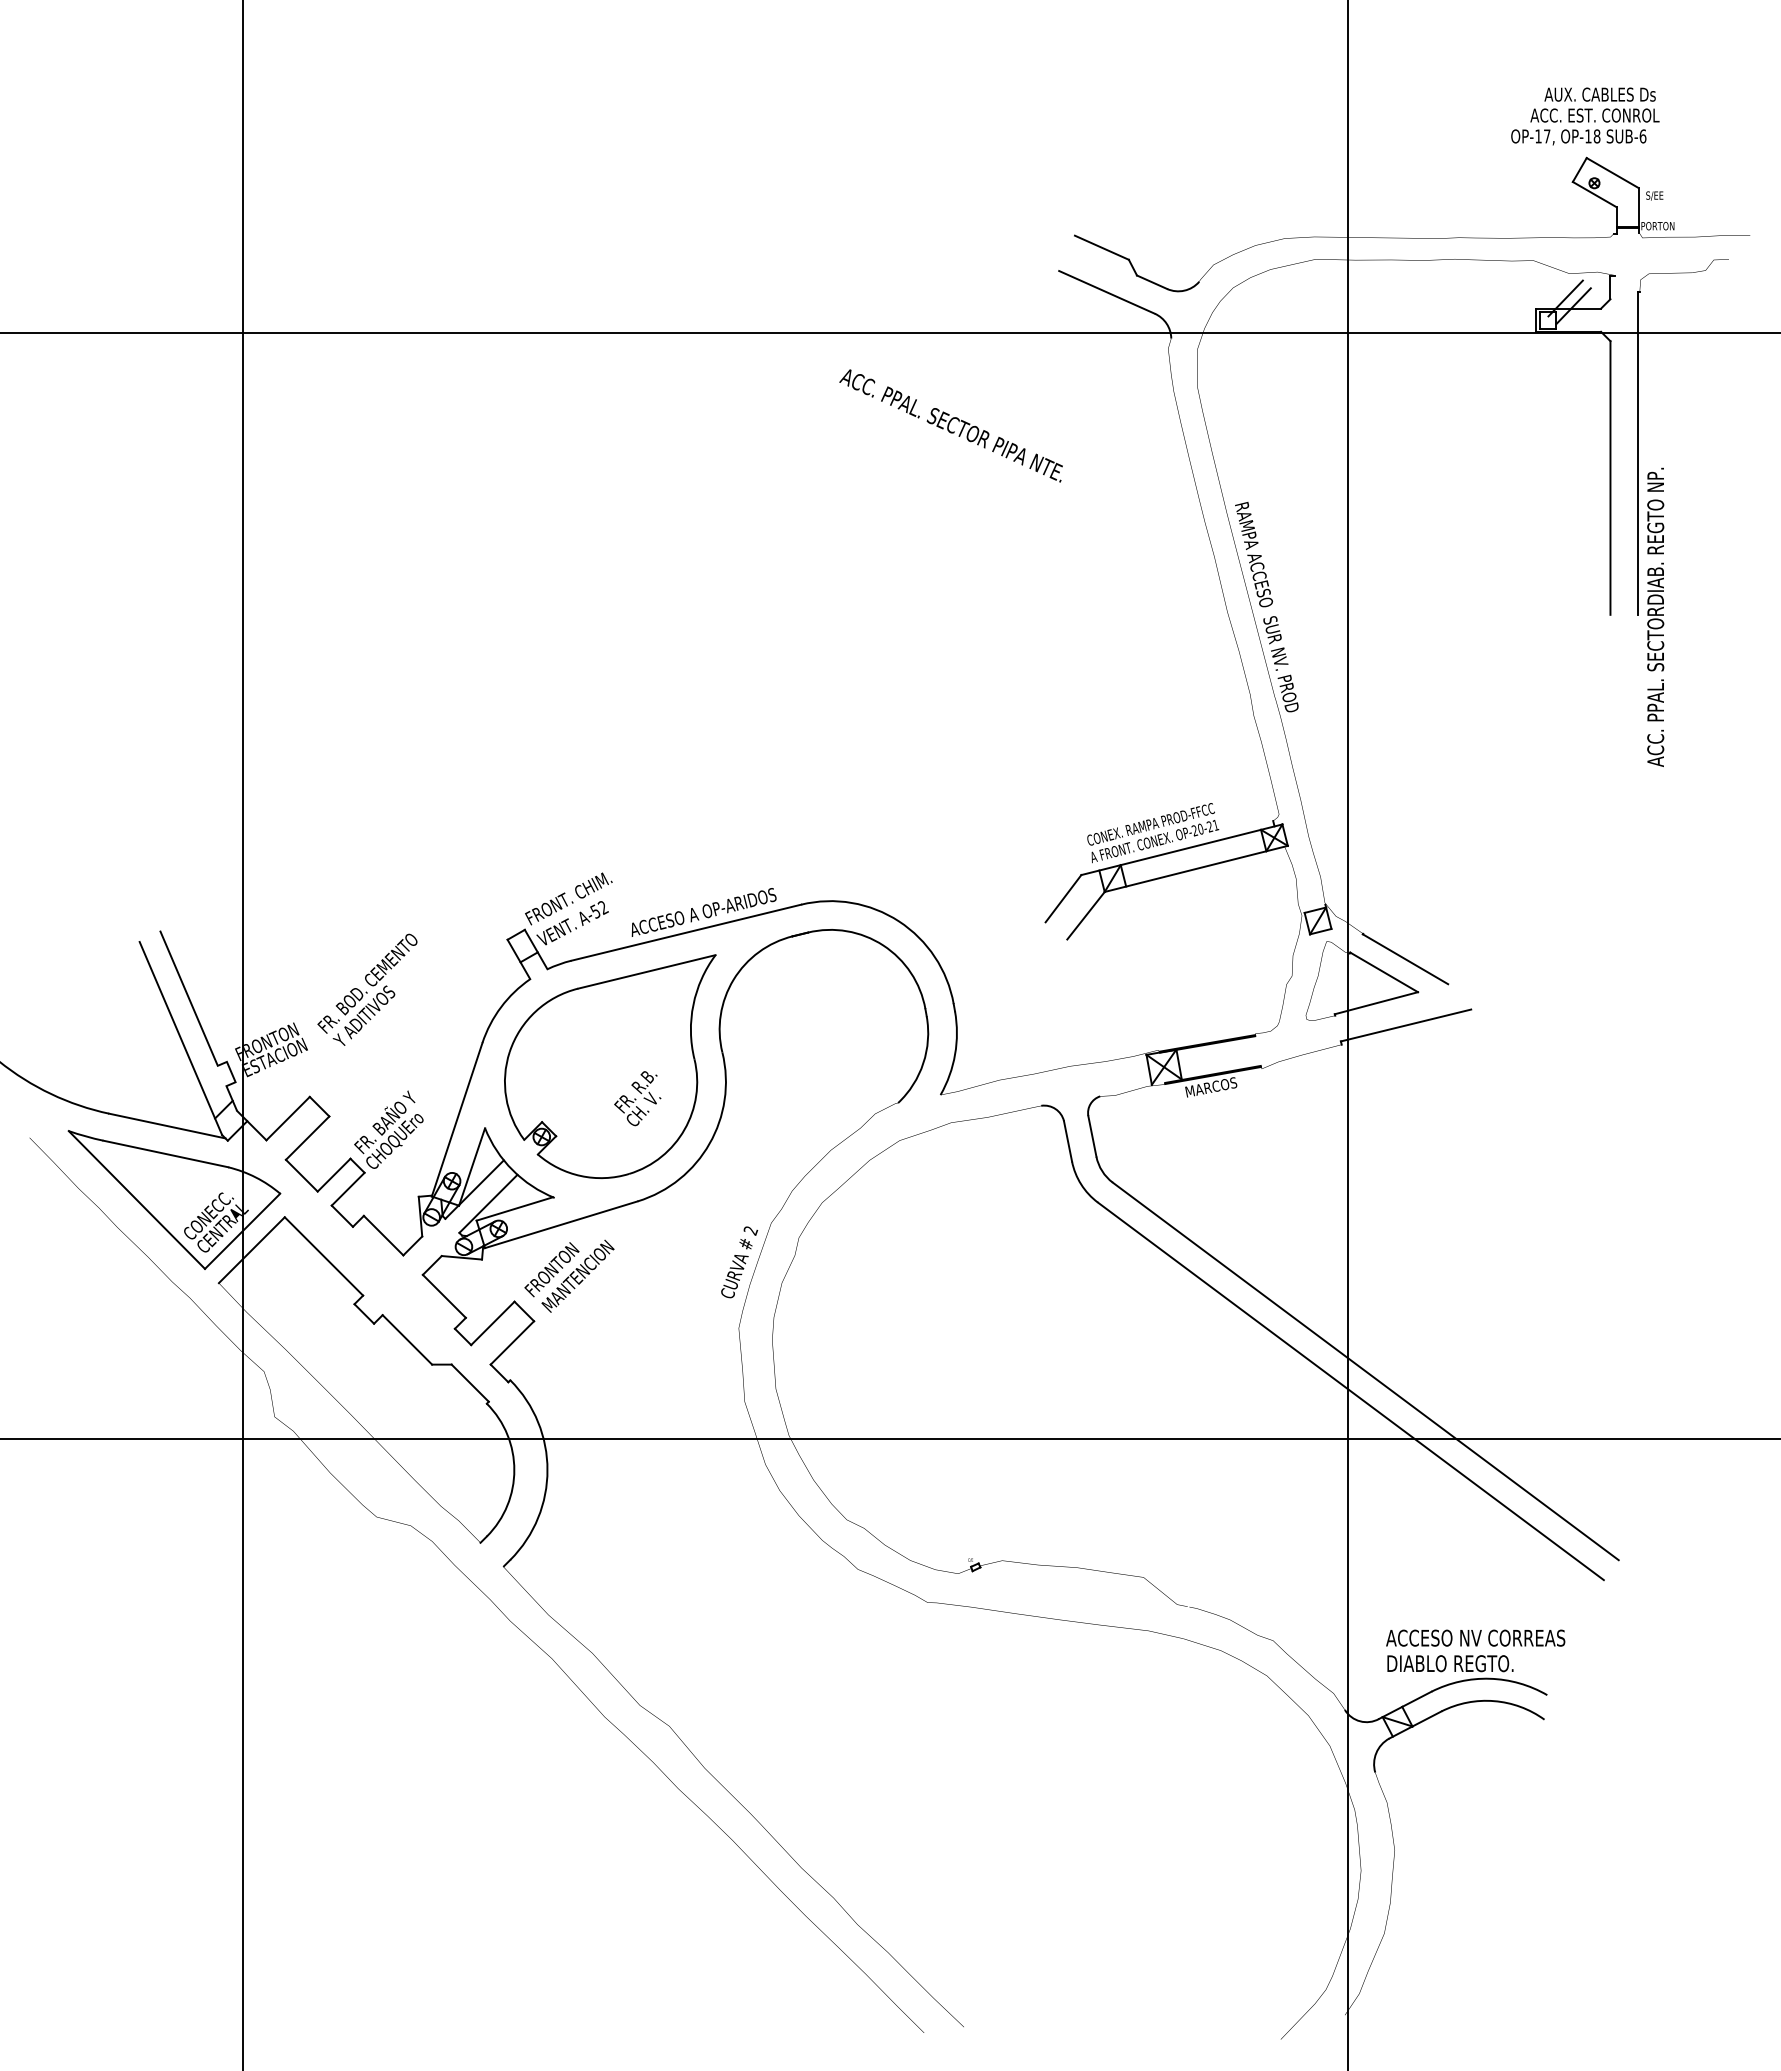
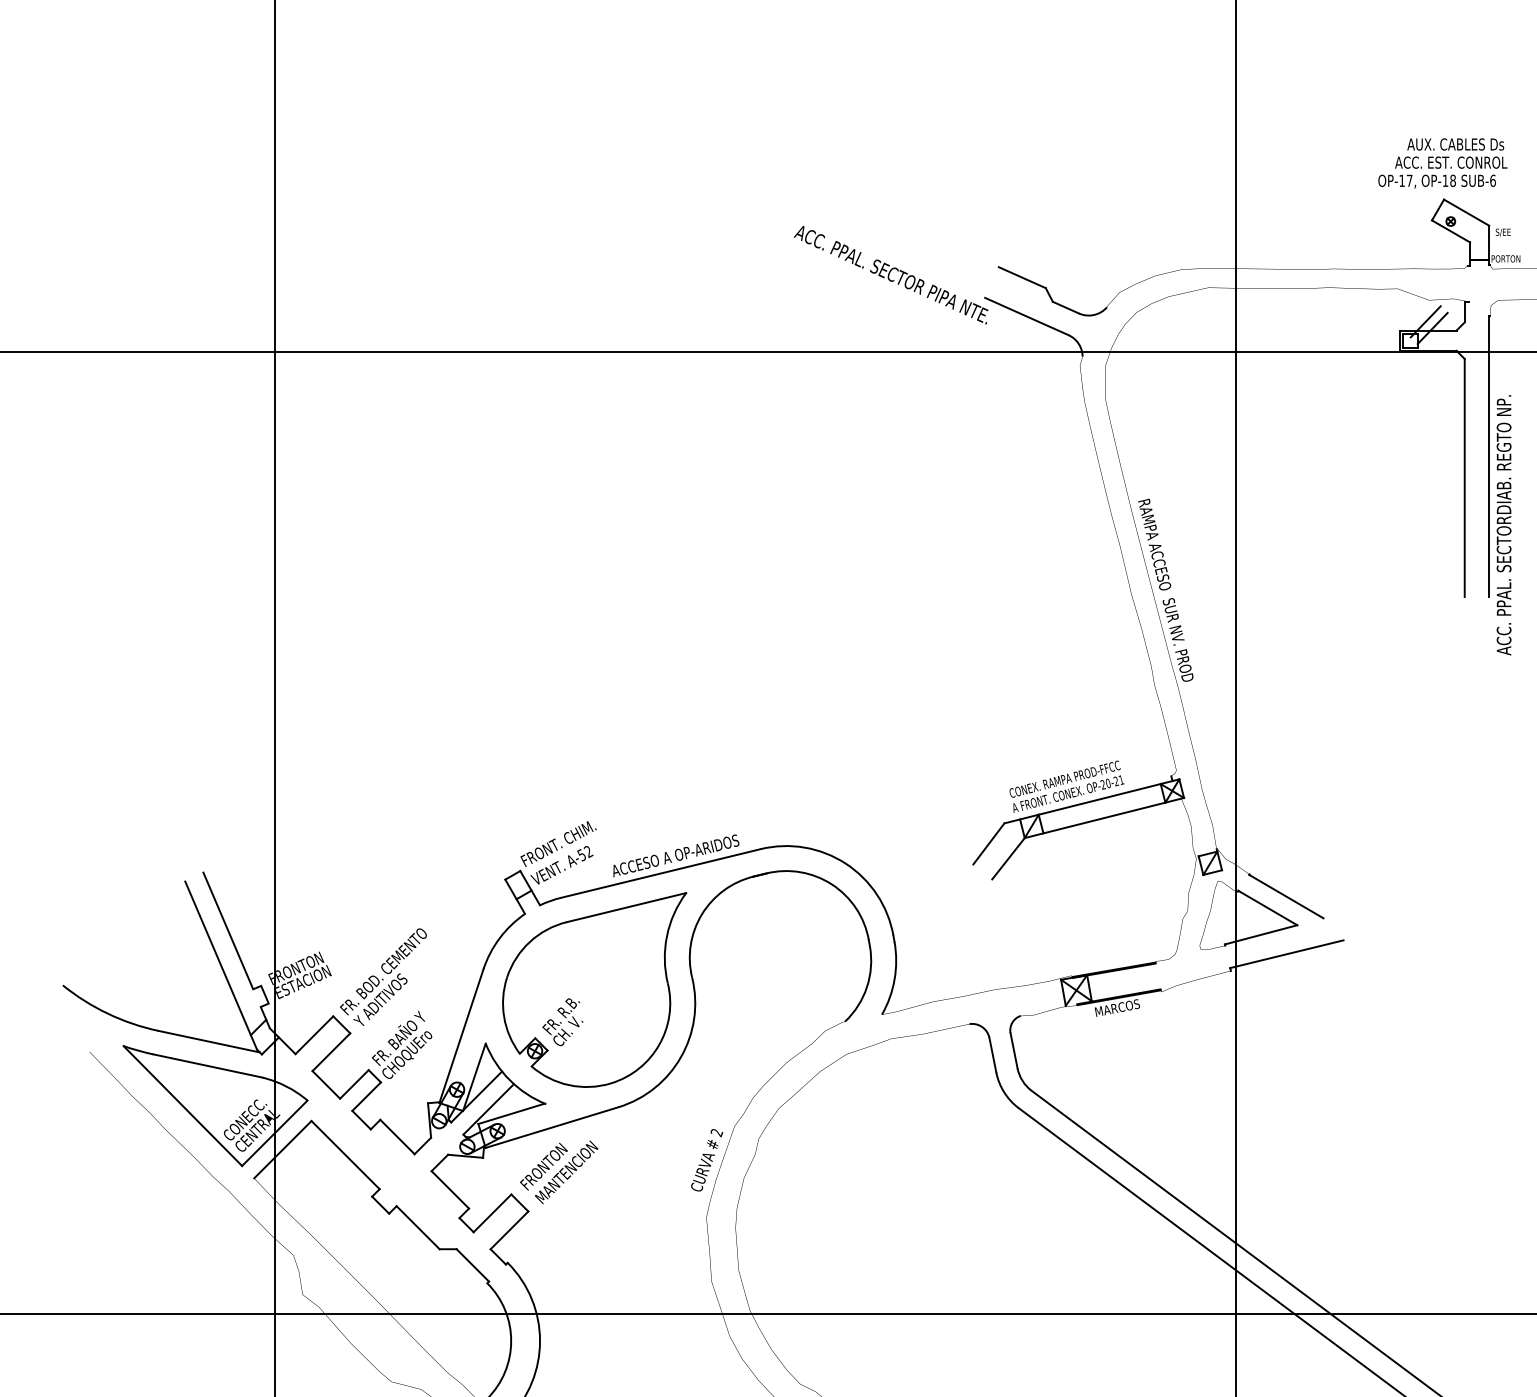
text: (950, 425) -> (890, 274), moved
text: (1655, 616) -> (1503, 524), moved
text: (367, 989) -> (383, 976), moved
text: (637, 1098) -> (562, 1022), moved

